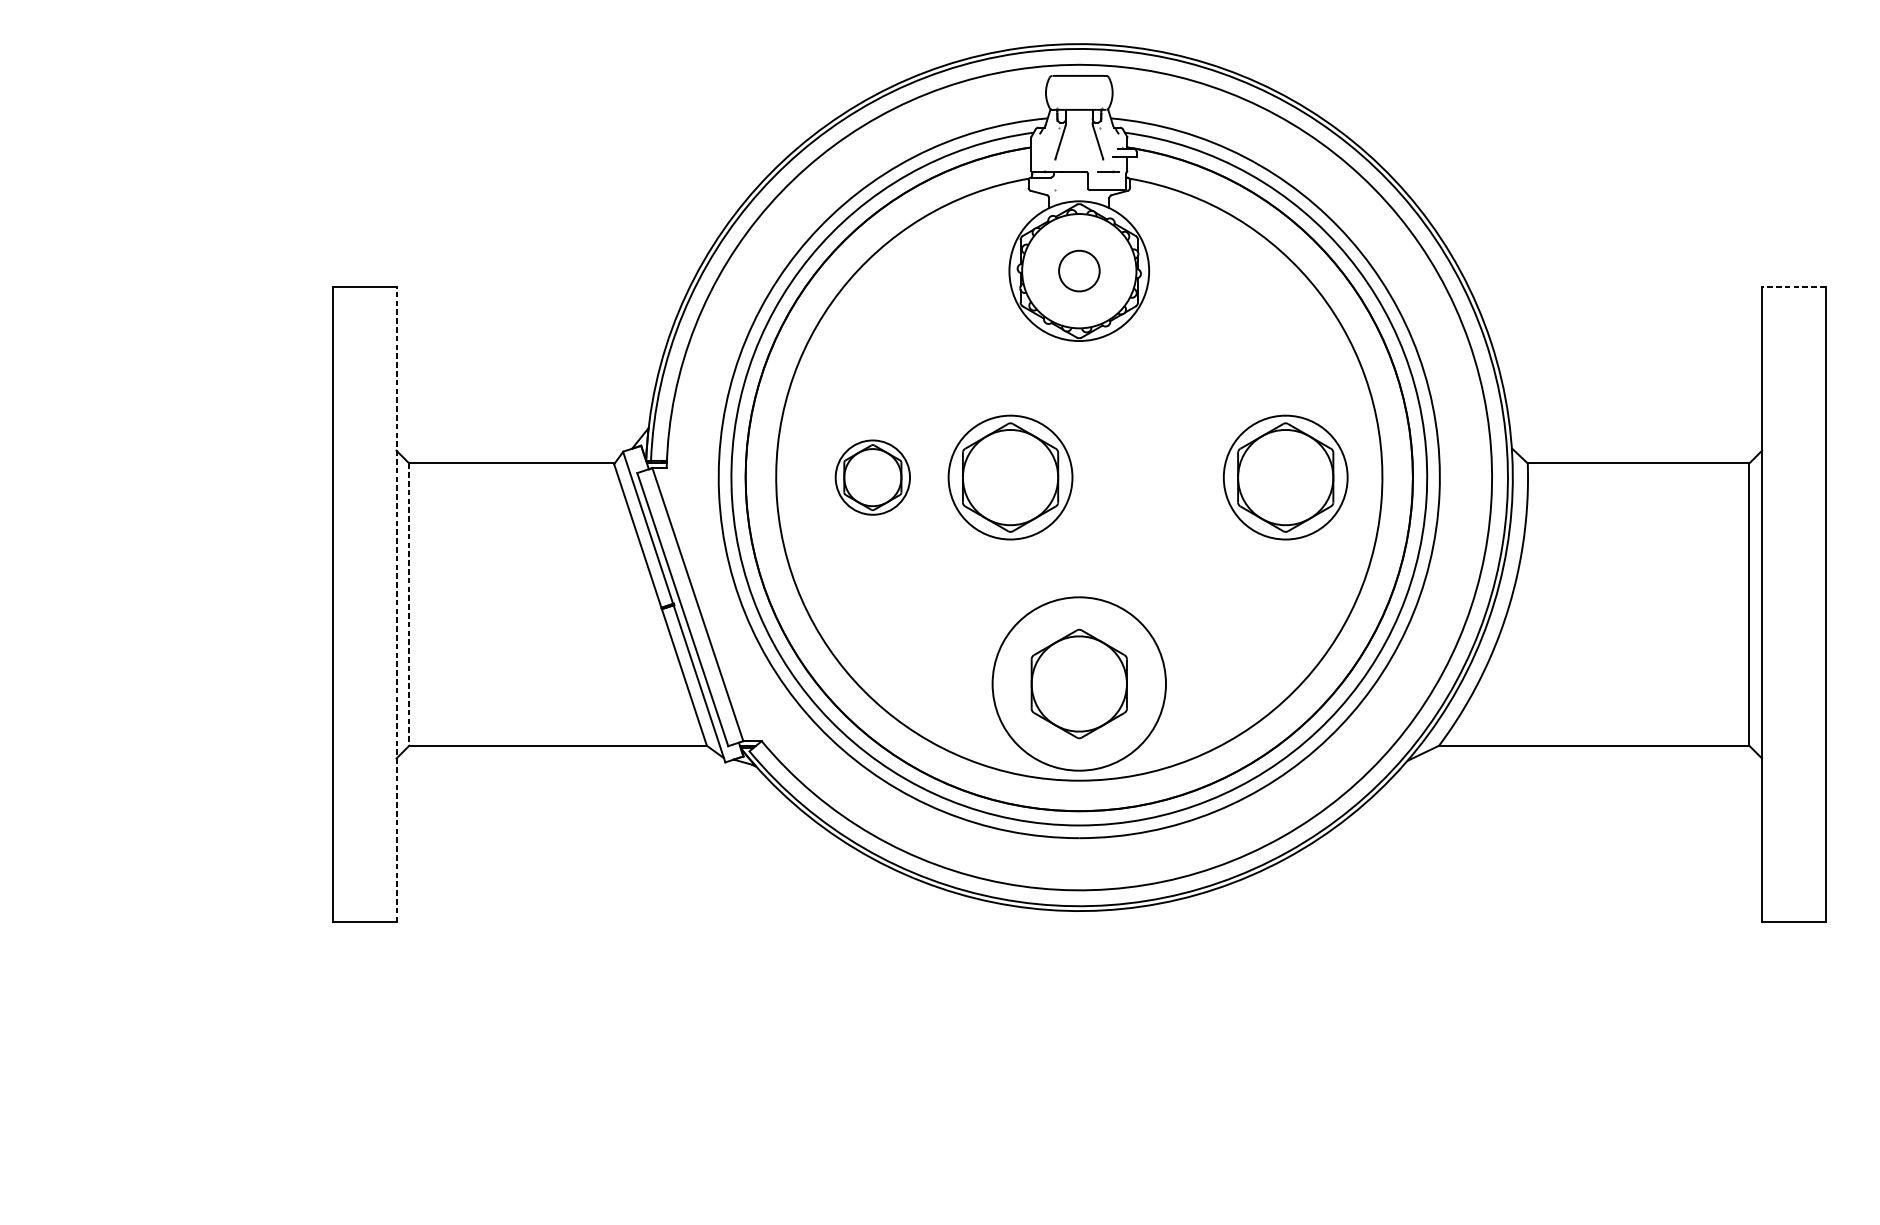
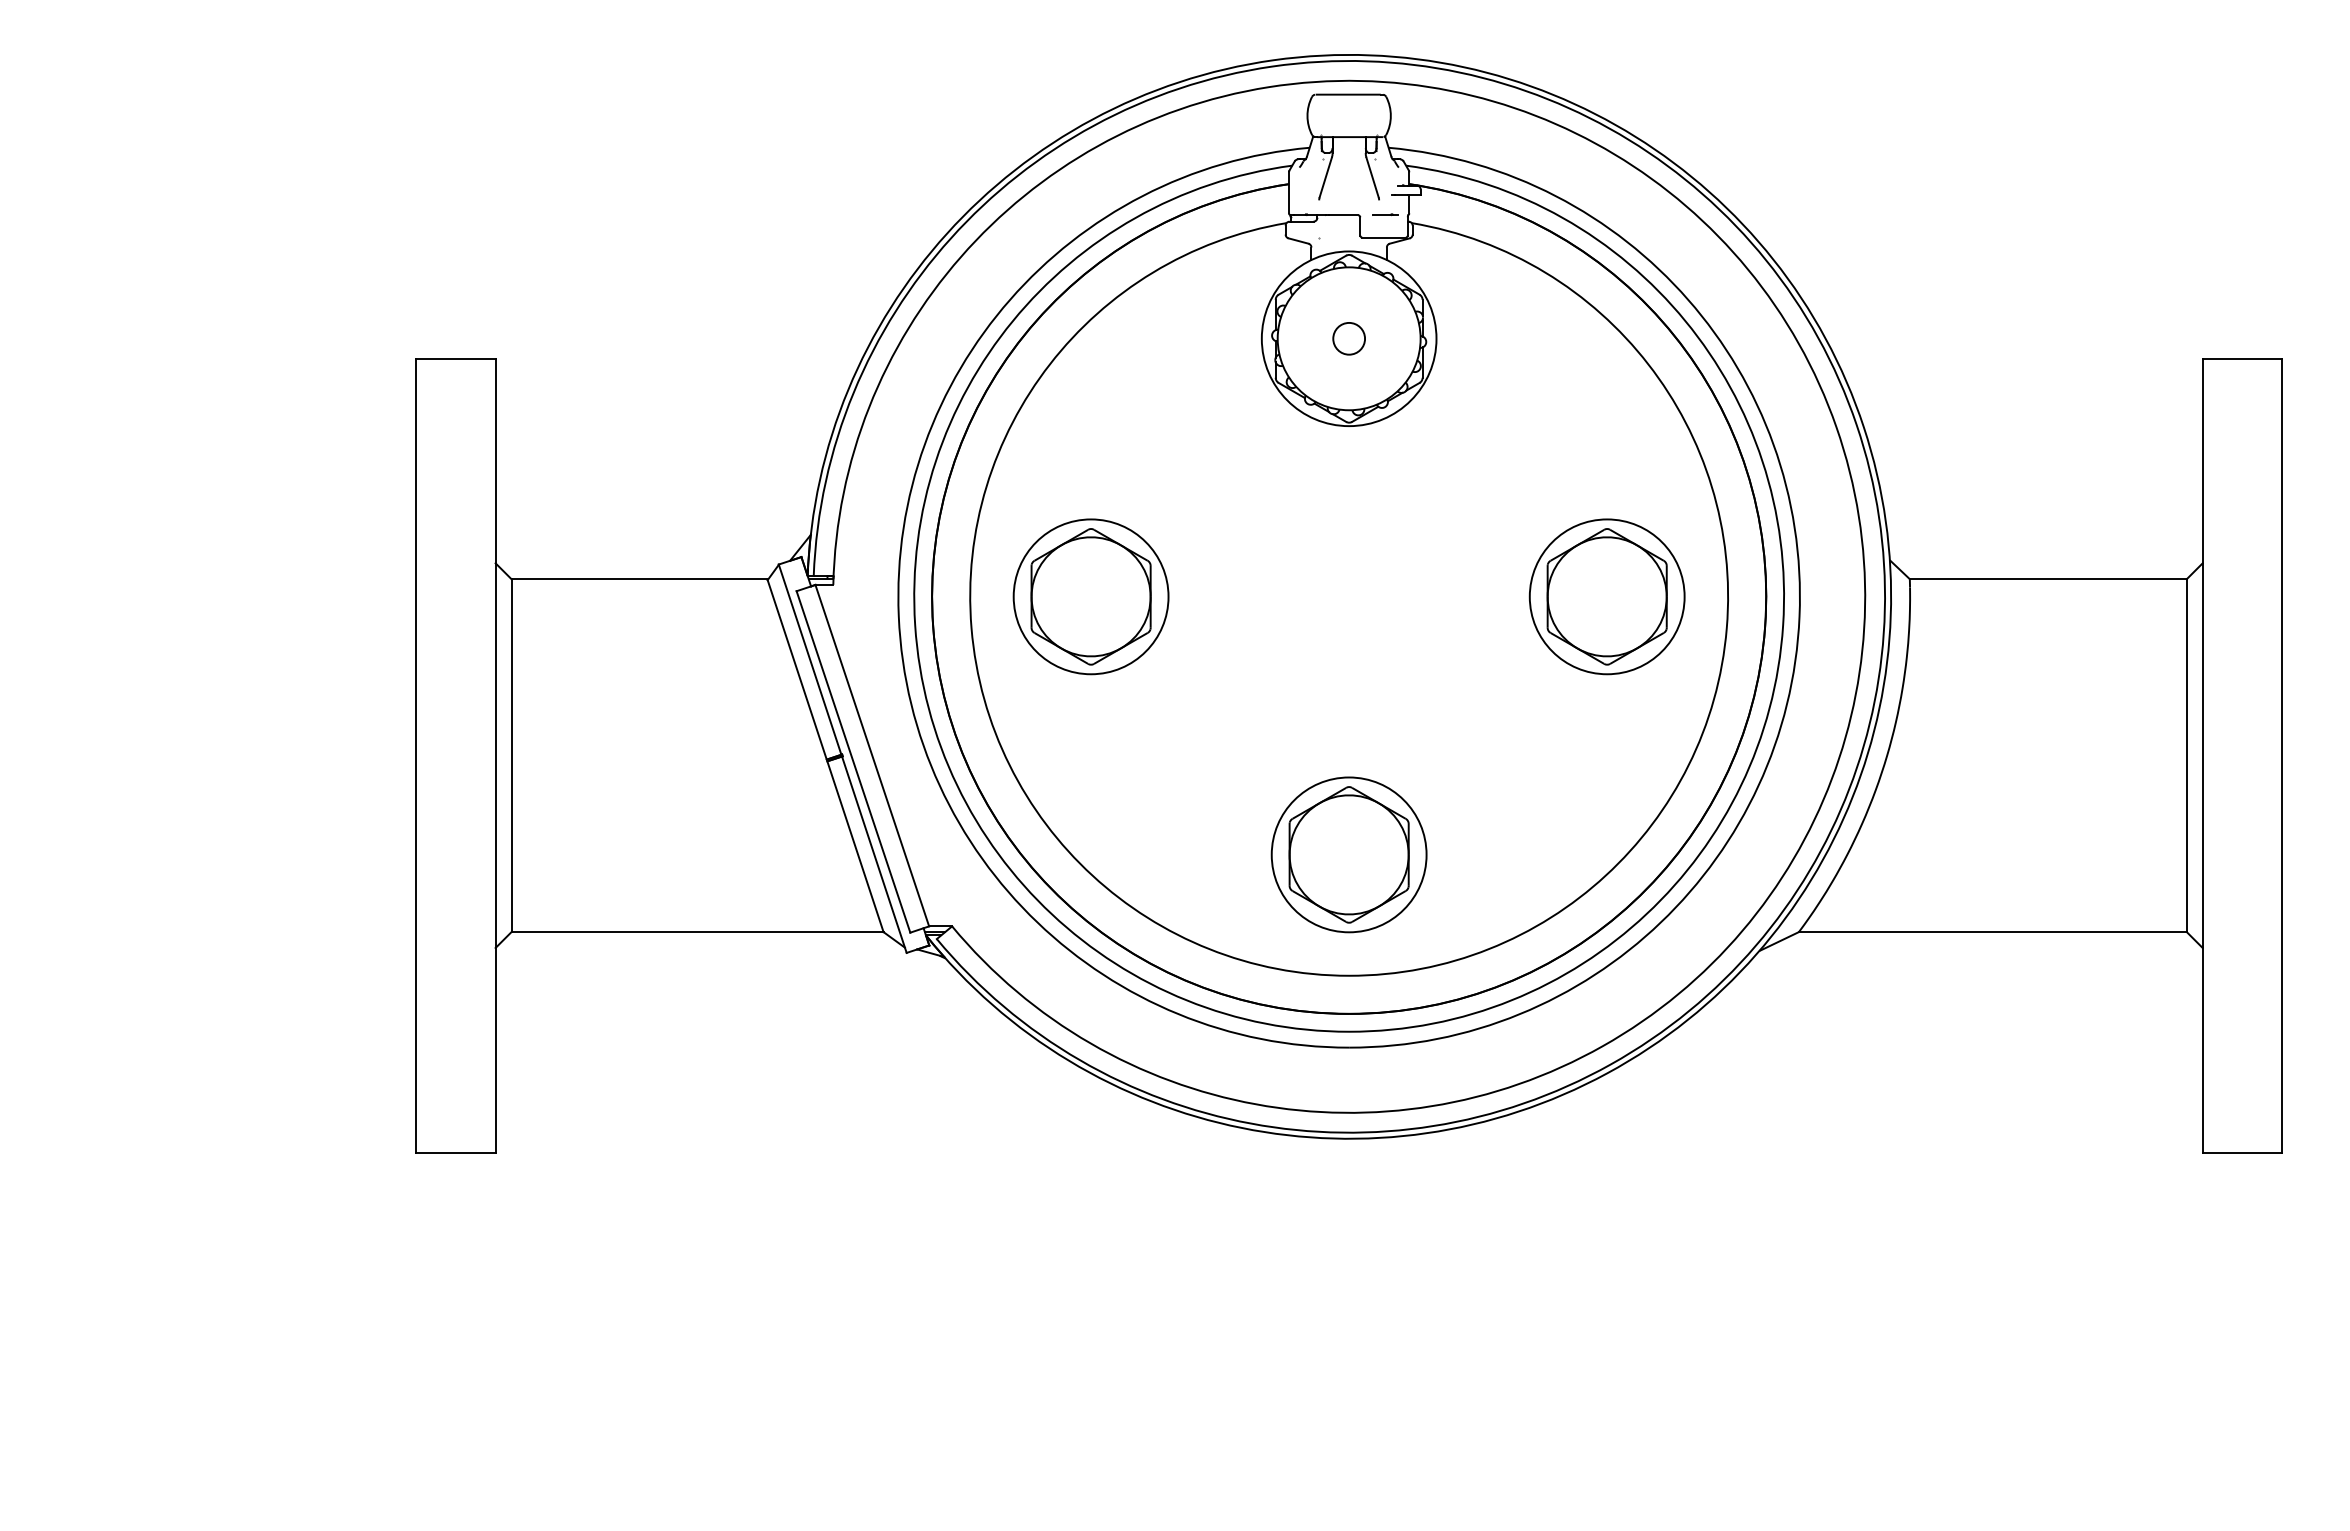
circle: (1078, 270) -> (1348, 338), size x0.62
line: (1793, 286) -> (2242, 358), dashed -> solid
part: (872, 477) -> (1090, 596), size x1.67
part: (1009, 477) -> (1262, 596), removed
line: (396, 604) -> (495, 755), dashed -> solid
line: (409, 605) -> (511, 756), dashed -> solid
circle: (1078, 683) -> (1348, 854), size x0.71

